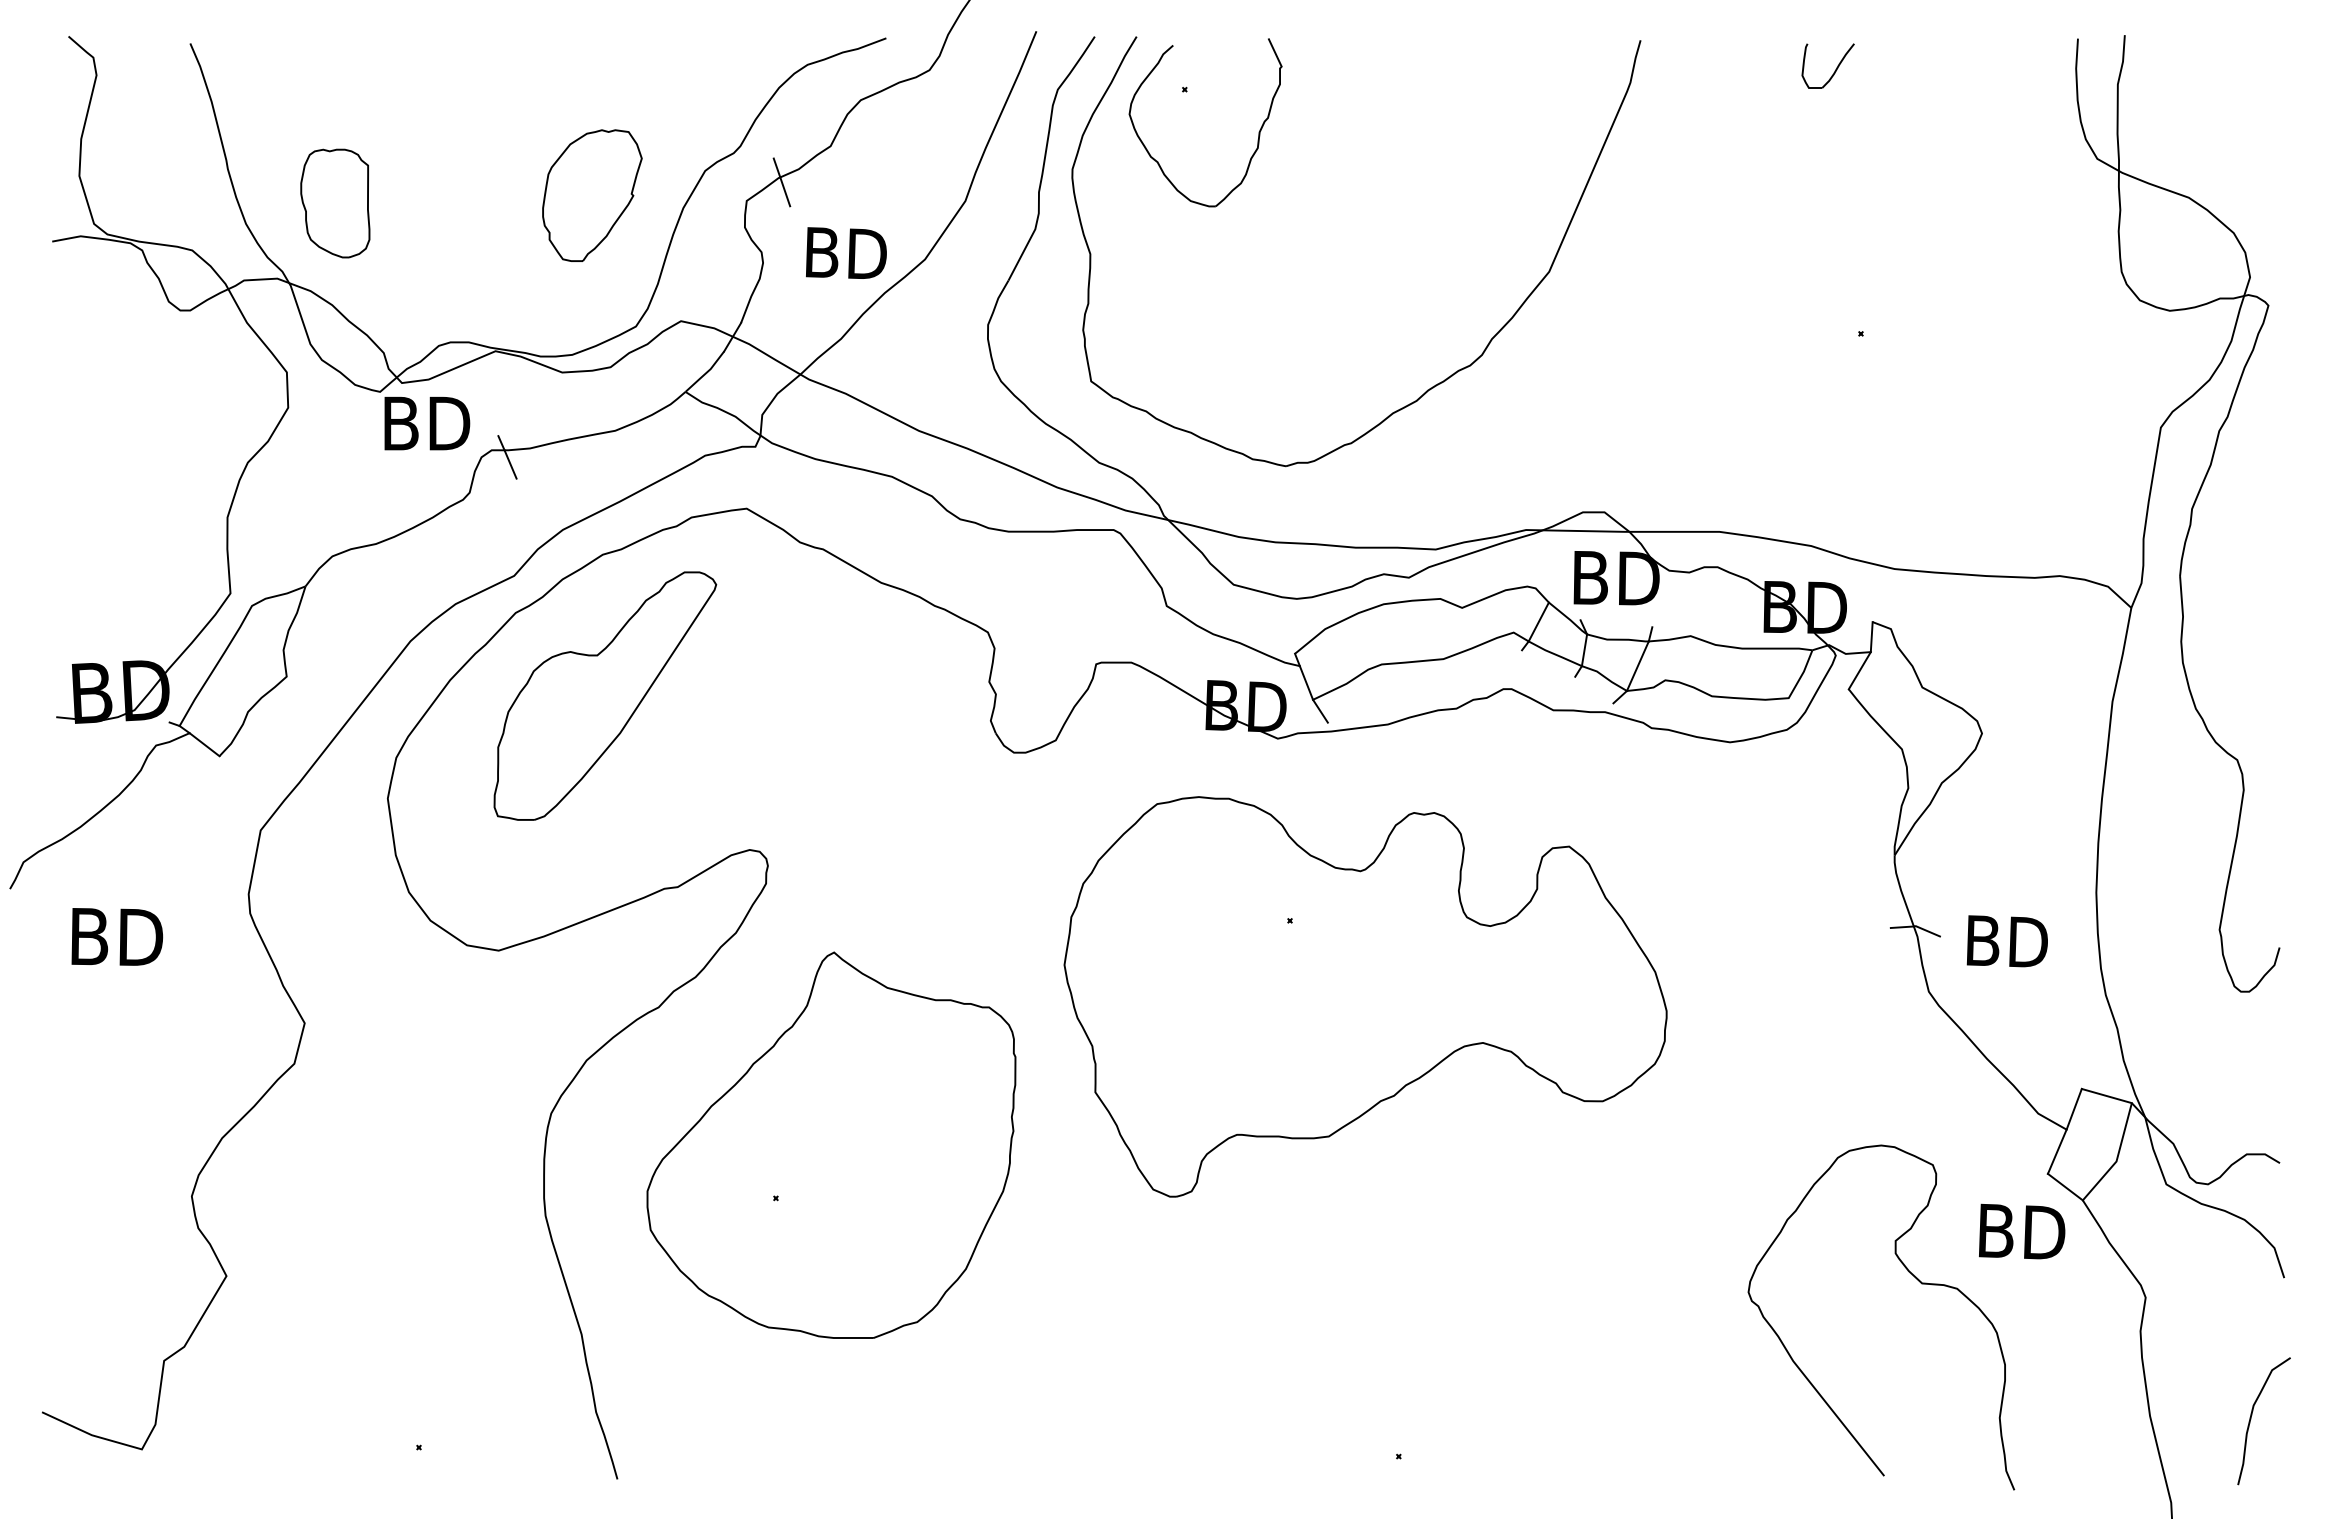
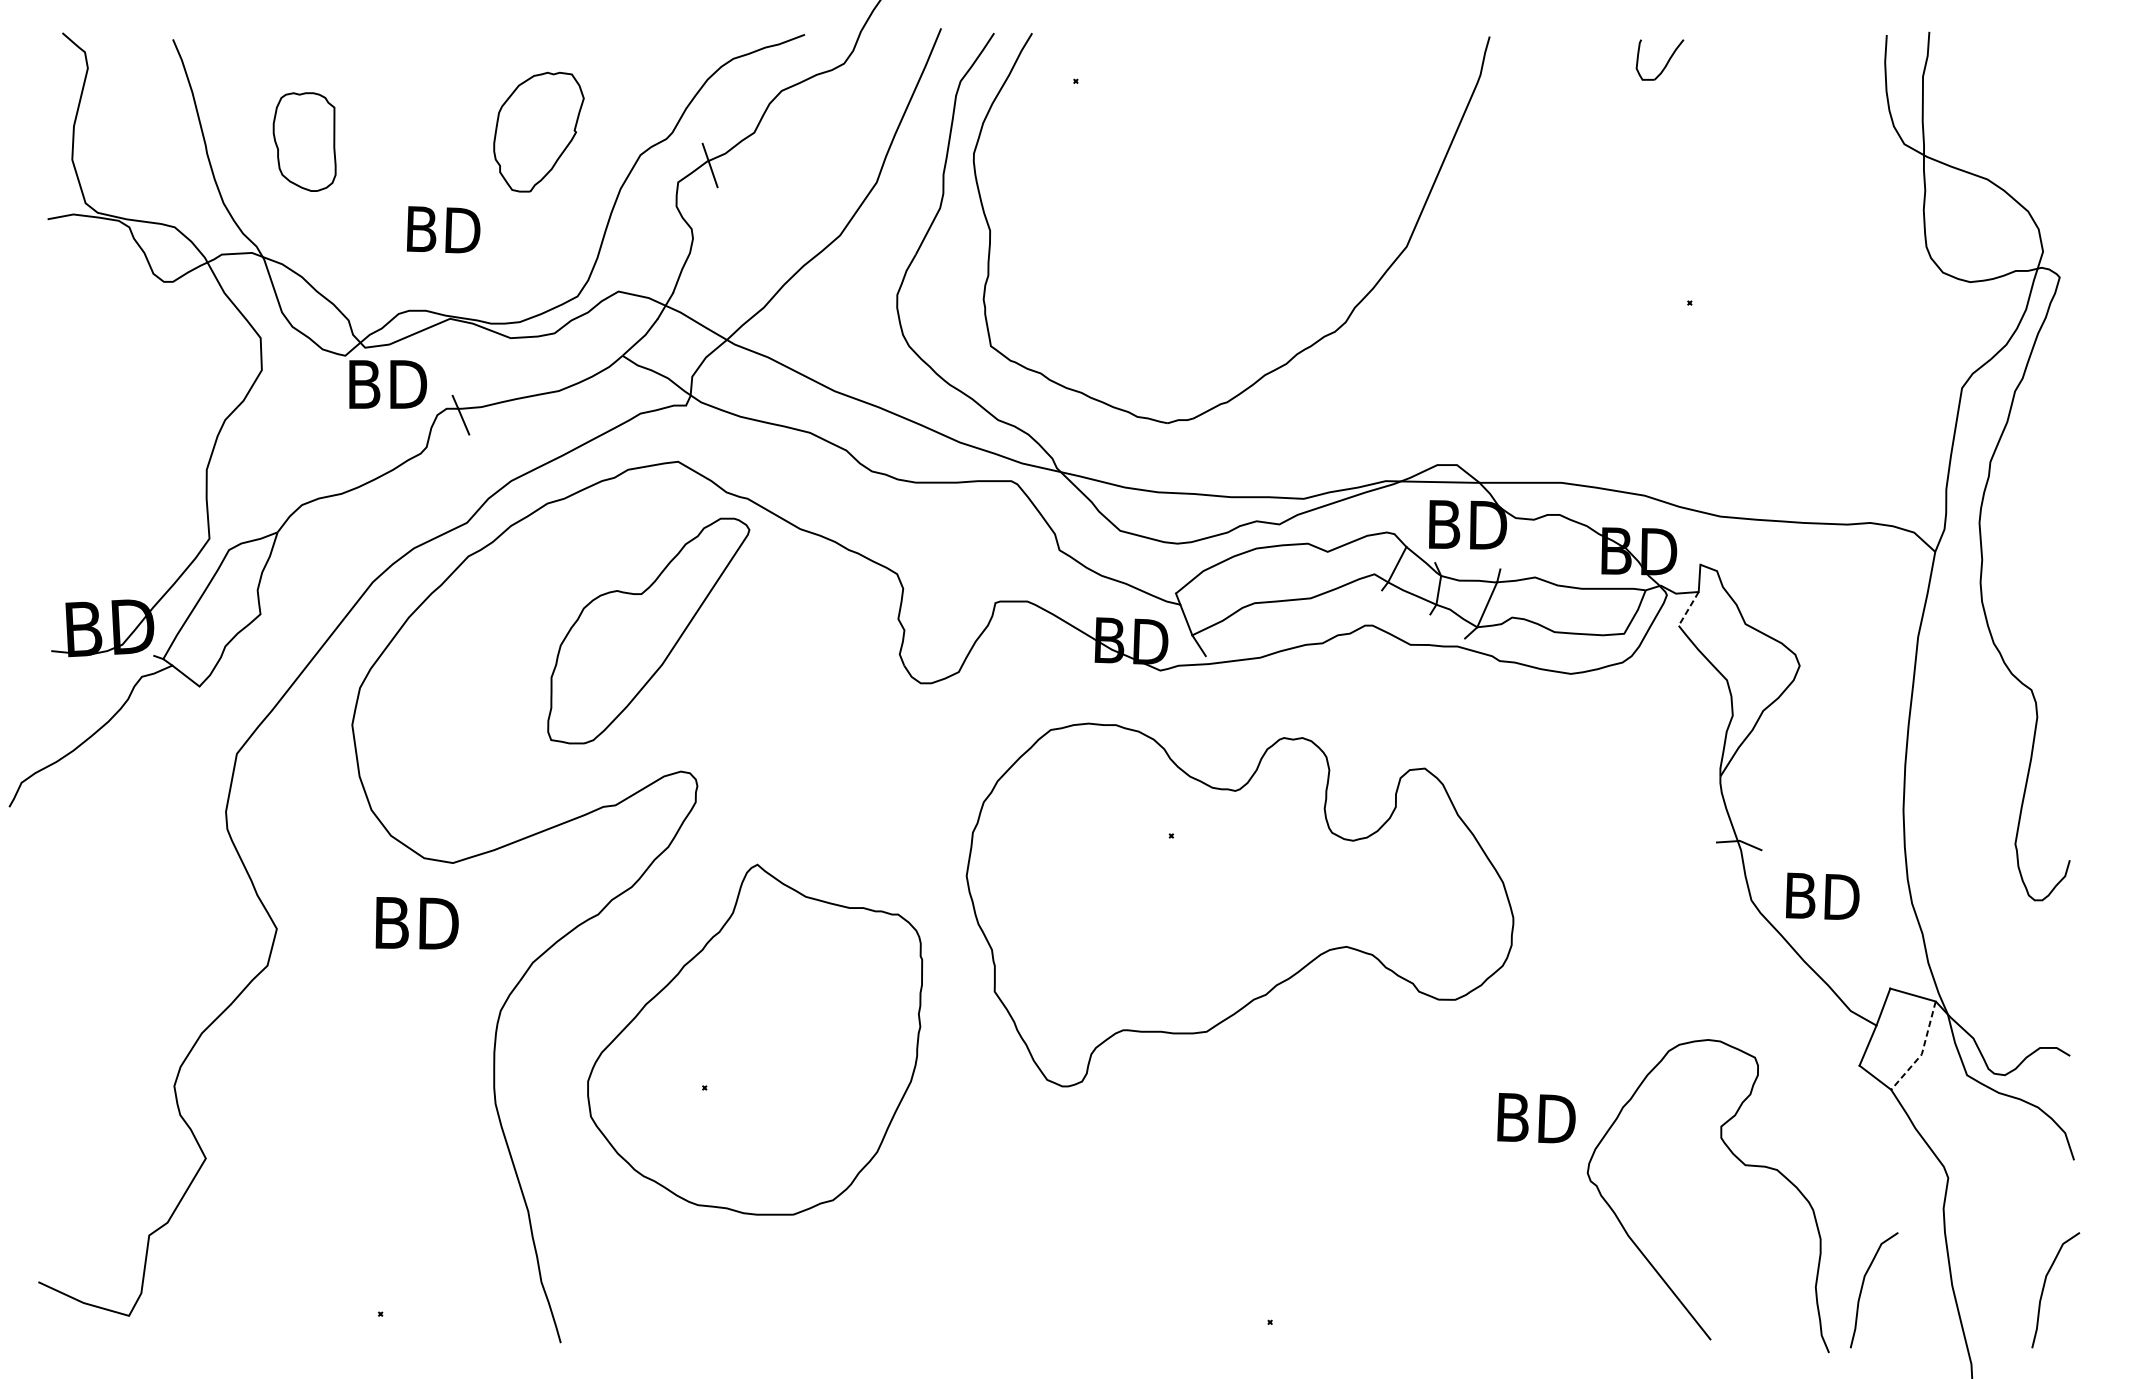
part: (1258, 132) -> (1142, 120), removed
part: (592, 195) -> (539, 132), moved
part: (335, 203) -> (304, 142), moved
text: (846, 252) -> (443, 229), moved
line: (1859, 670) -> (1688, 608), solid -> dashed
part: (605, 695) -> (648, 630), moved
text: (117, 936) -> (417, 922), moved
text: (2006, 941) -> (1821, 896), moved
line: (2117, 1157) -> (1922, 1050), solid -> dashed
text: (2022, 1231) -> (1536, 1118), moved
curve: (2051, 1419) -> (1862, 1288), added

